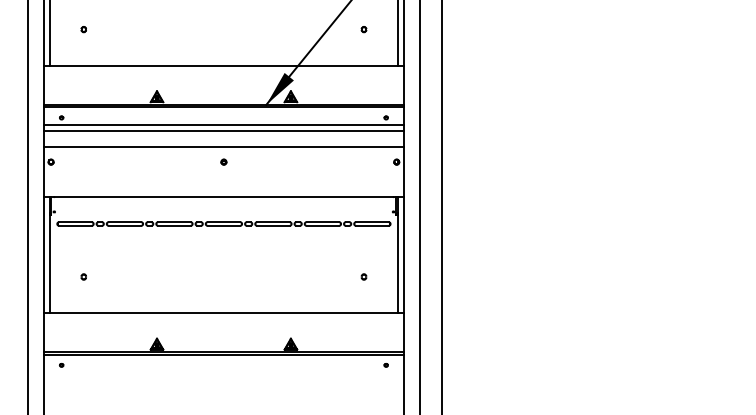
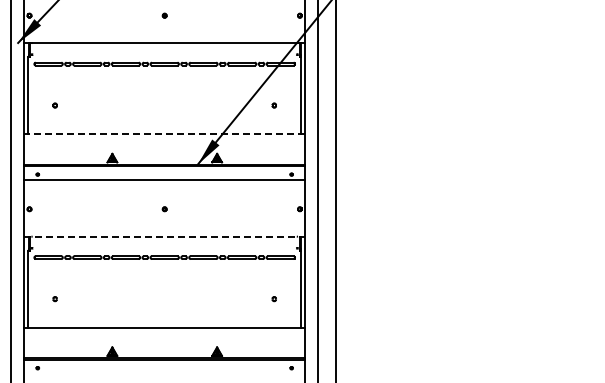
line: (223, 66) -> (164, 134), solid -> dashed
line: (223, 131) -> (164, 185), removed
line: (223, 147) -> (164, 197), removed
line: (223, 196) -> (164, 236), solid -> dashed

